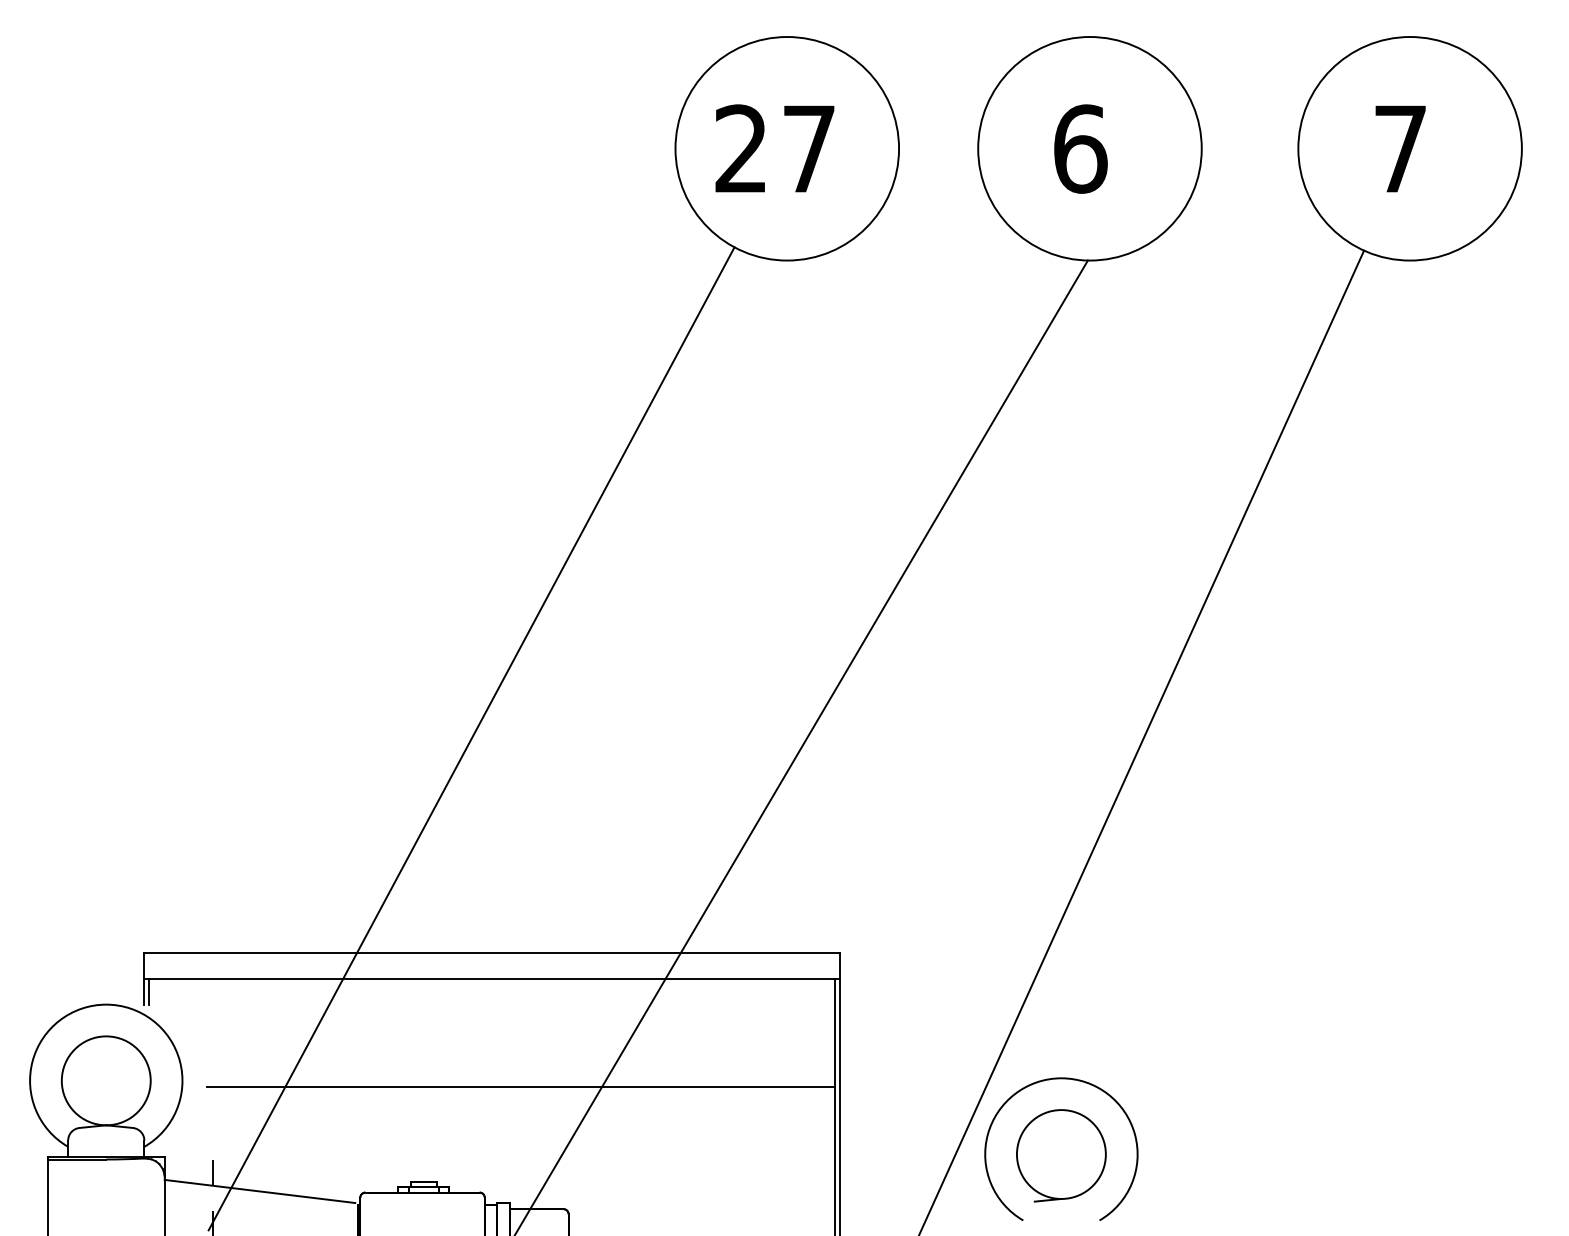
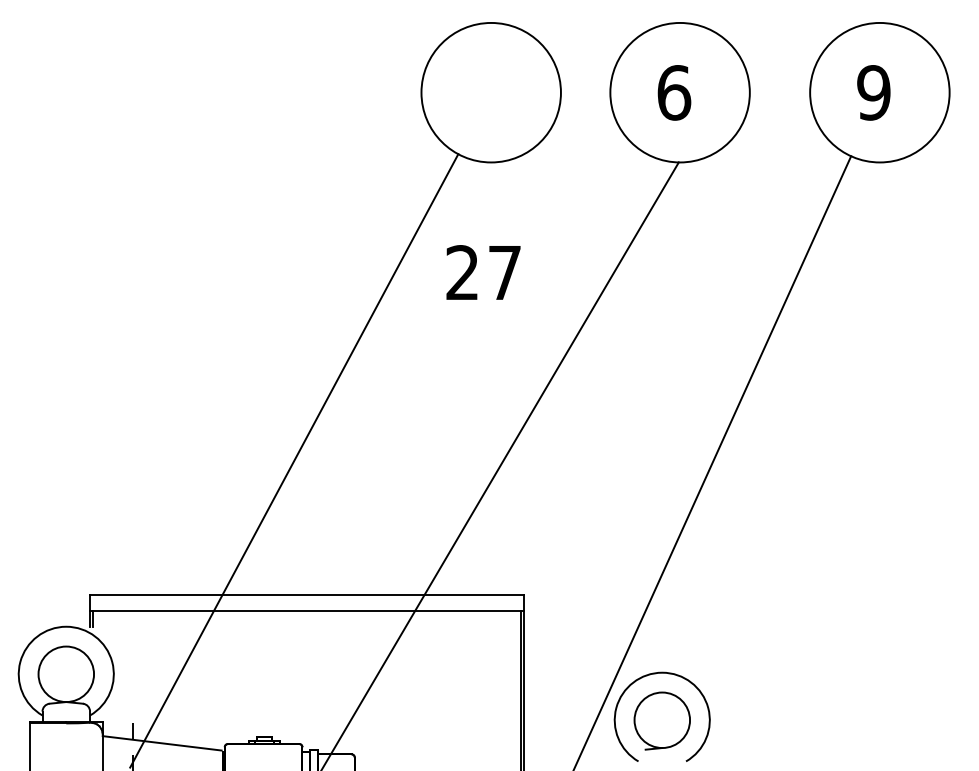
text: (774, 148) -> (483, 272), moved
text: (1399, 148) -> (873, 92), 7 -> 9
line: (520, 1085) -> (324, 677), removed

